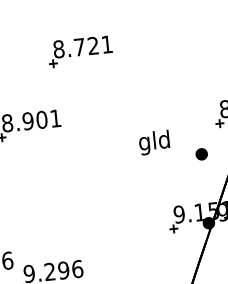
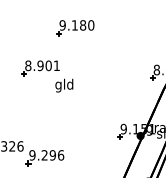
text: (82, 47) -> (76, 25), 8.721 -> 9.180
text: (154, 142) -> (64, 85), moved
part: (201, 154) -> (140, 95), removed

